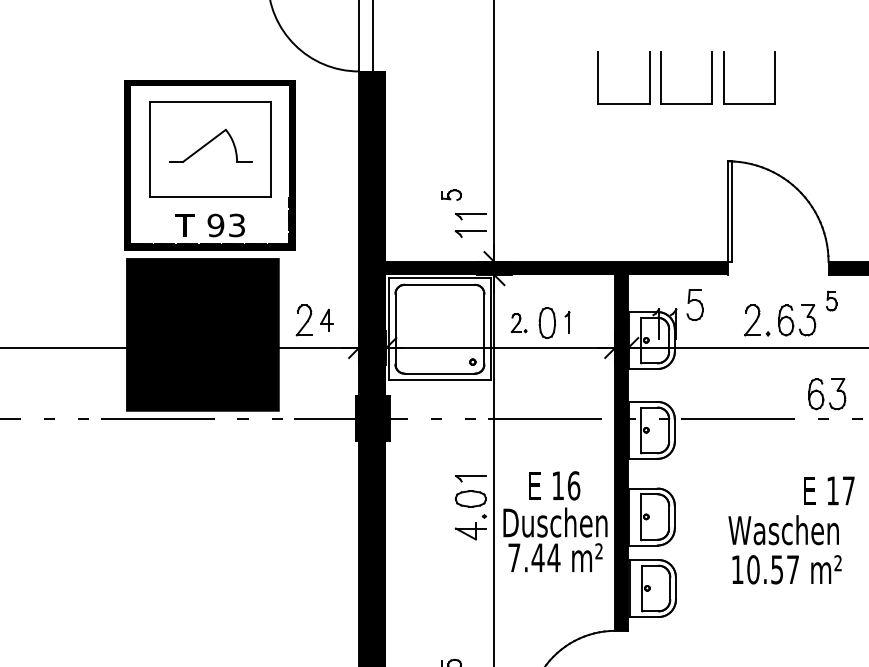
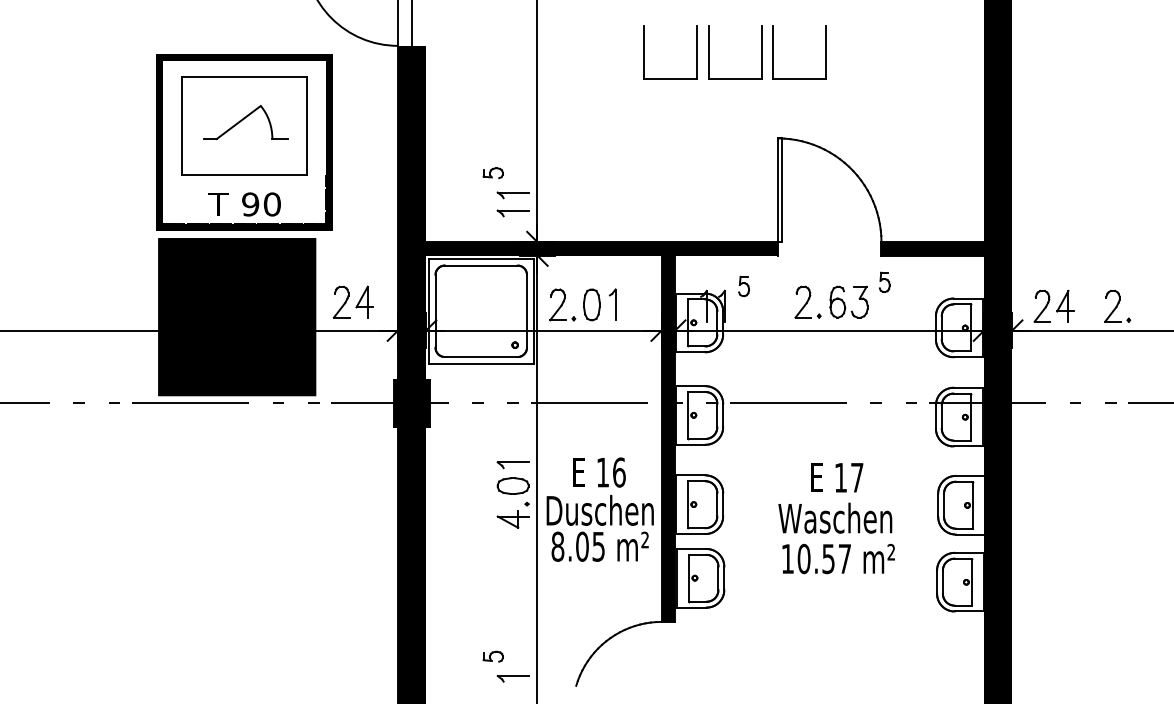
text: (236, 225) -> (271, 204), 93 -> 90
part: (694, 305) -> (743, 286), size x0.62
part: (326, 319) -> (364, 301), size x1.43
part: (518, 322) -> (562, 304), size x1.67
part: (567, 322) -> (612, 304), size x1.43
part: (826, 393) -> (879, 377), removed
text: (829, 490) -> (837, 477), moved
text: (534, 557) -> (578, 546), 7.44 -> 8.05

